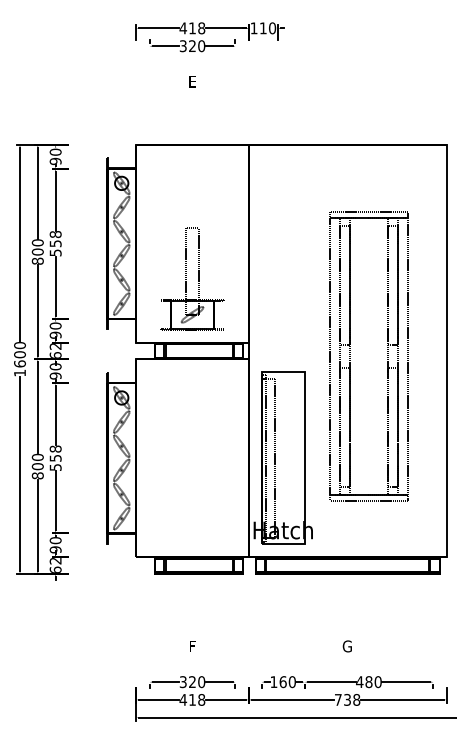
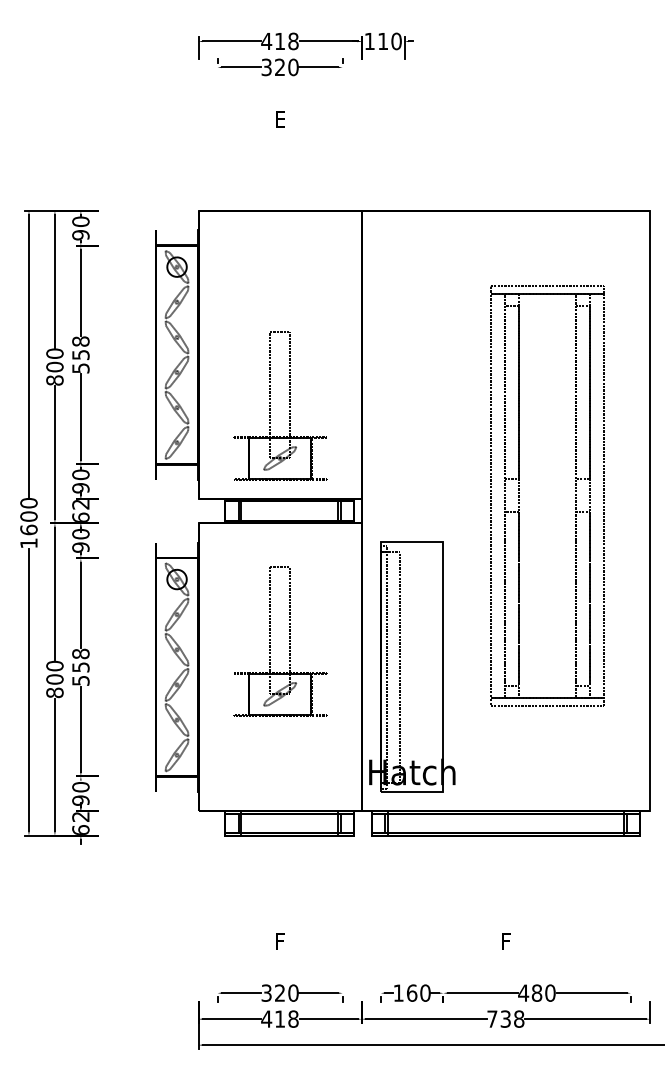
part: (350, 356) -> (520, 495), moved
part: (192, 440) -> (280, 641), added
text: (346, 646) -> (504, 941), G -> F

